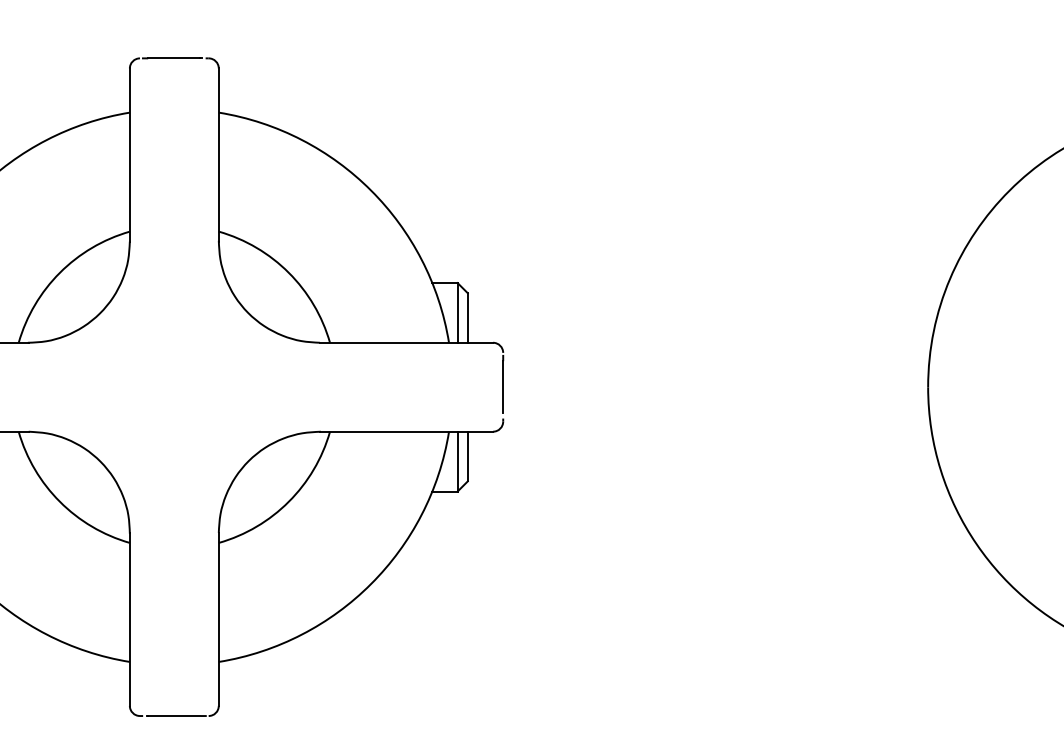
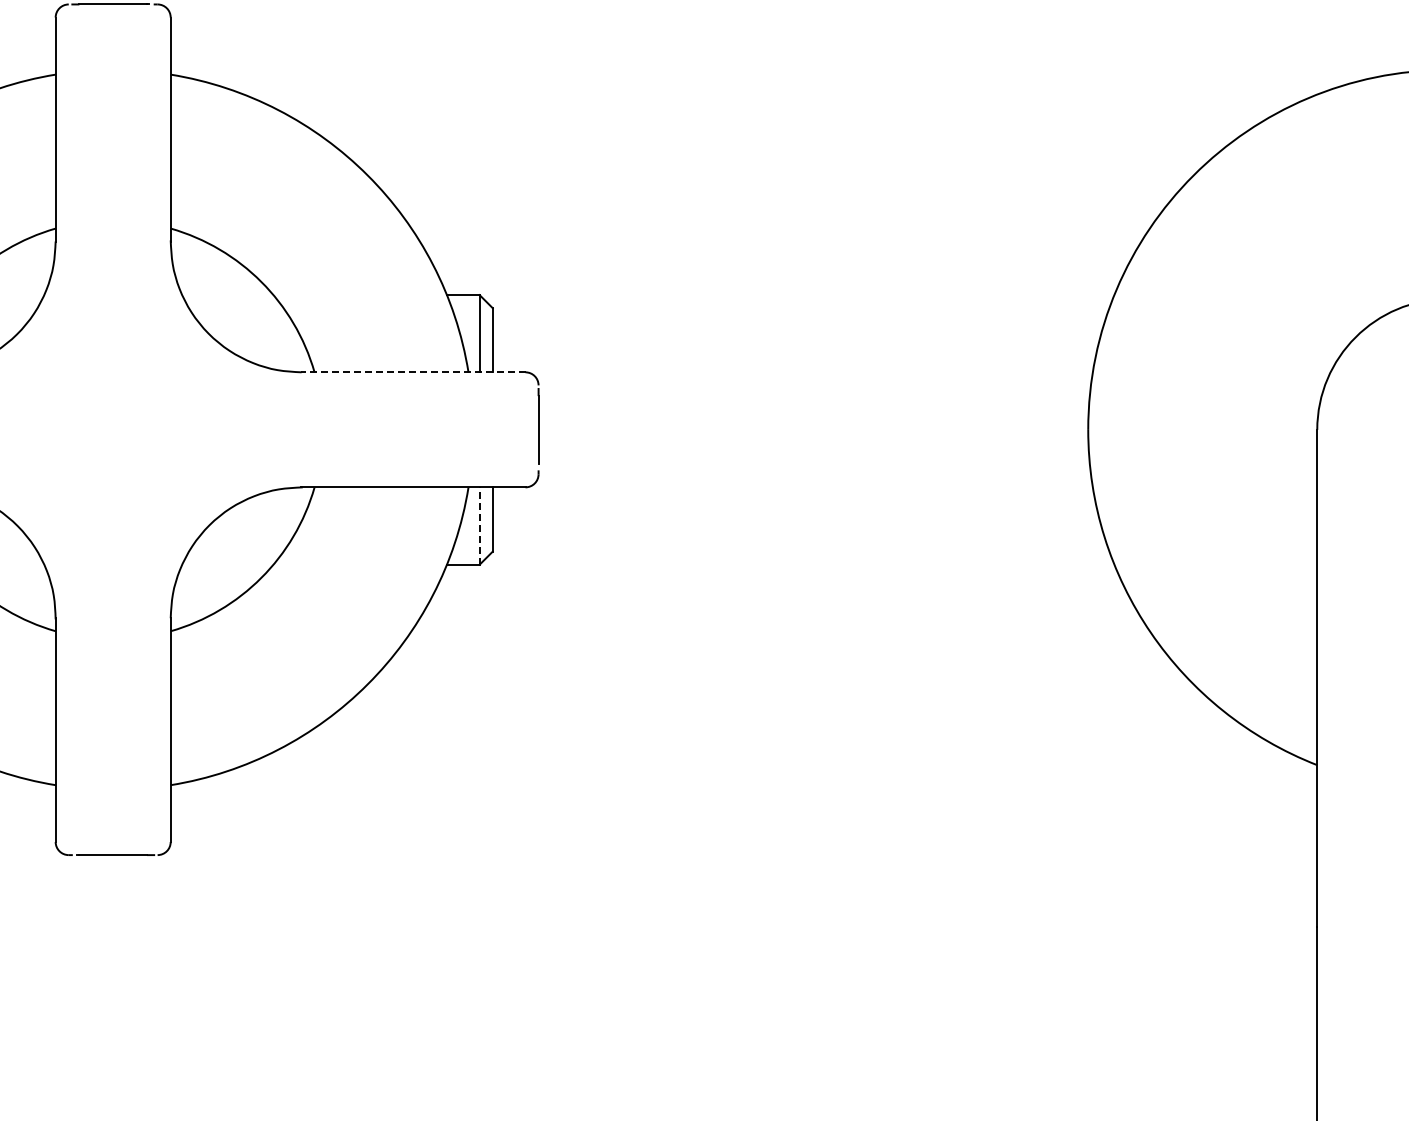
line: (405, 342) -> (412, 372), solid -> dashed
line: (457, 461) -> (479, 526), solid -> dashed

